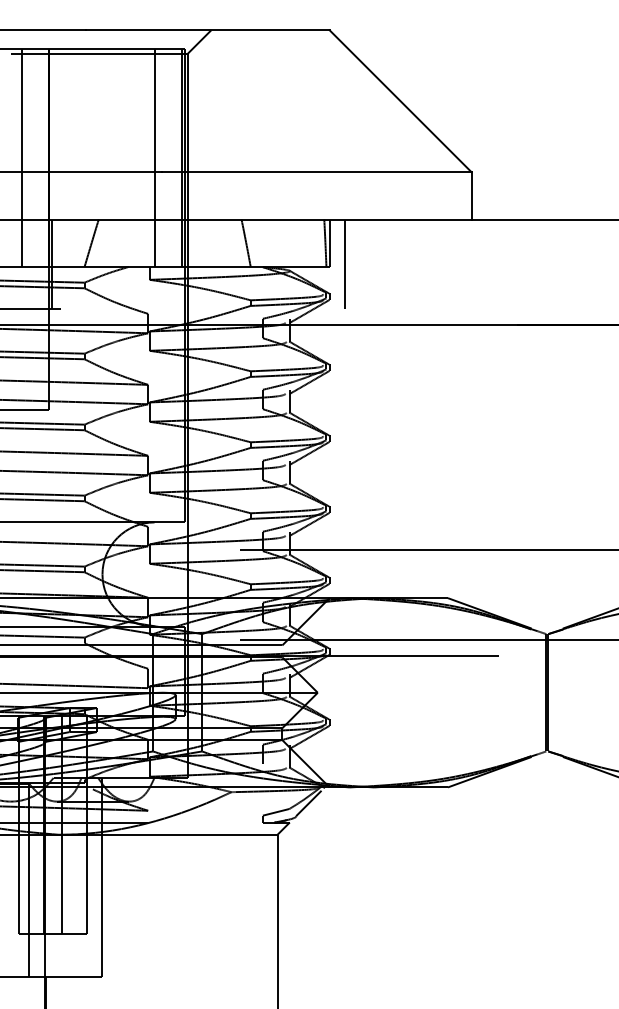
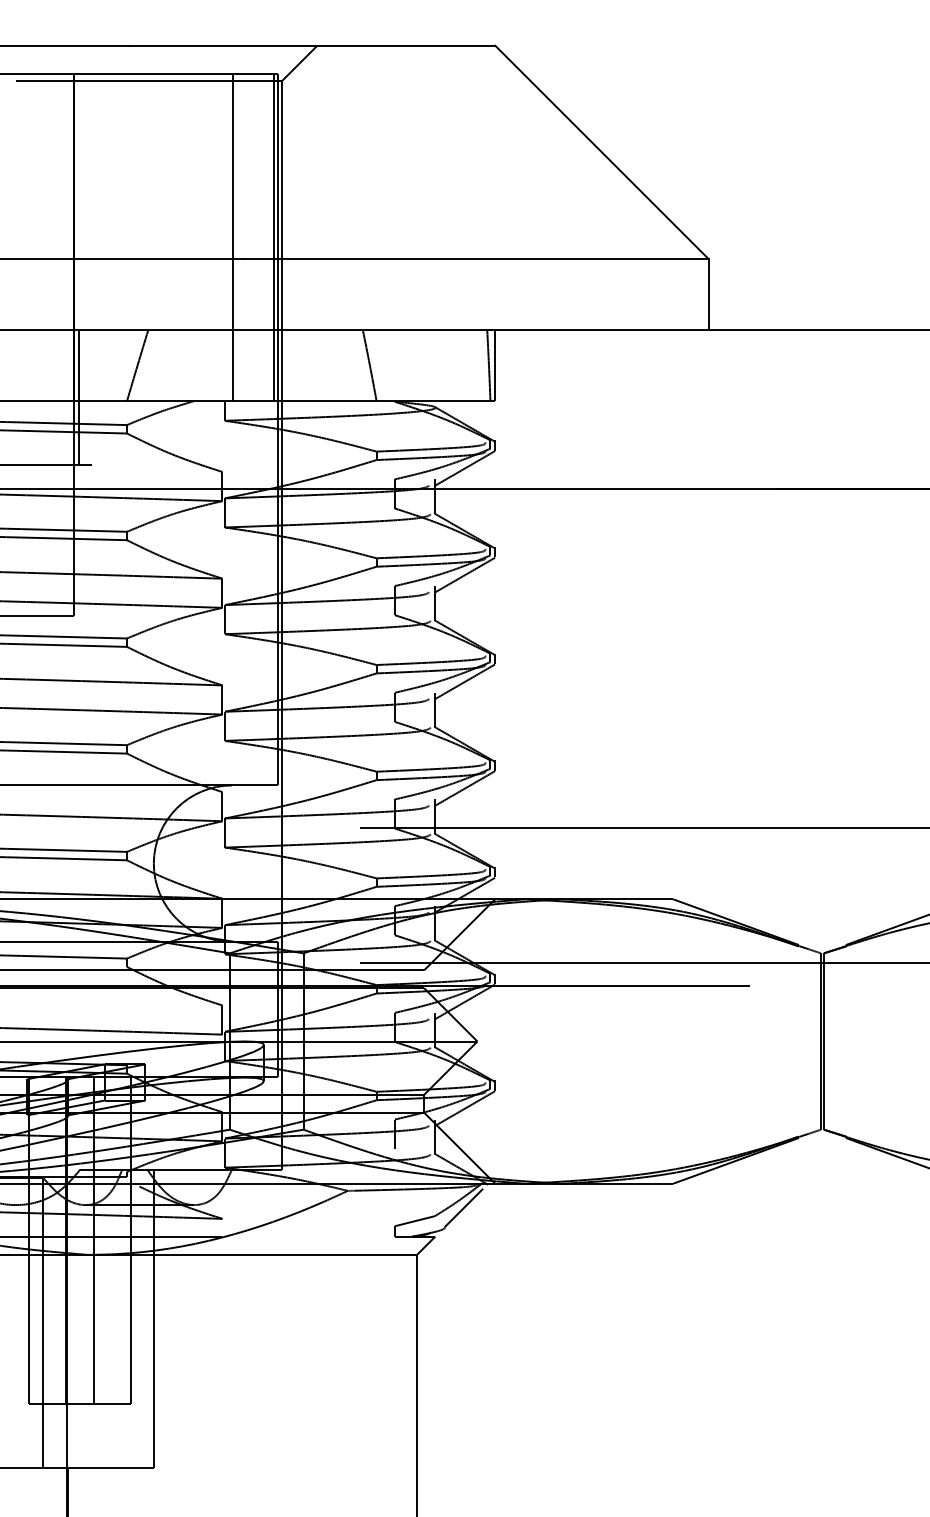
line: (22, 157) -> (33, 236), removed
line: (344, 264) -> (517, 397), removed

